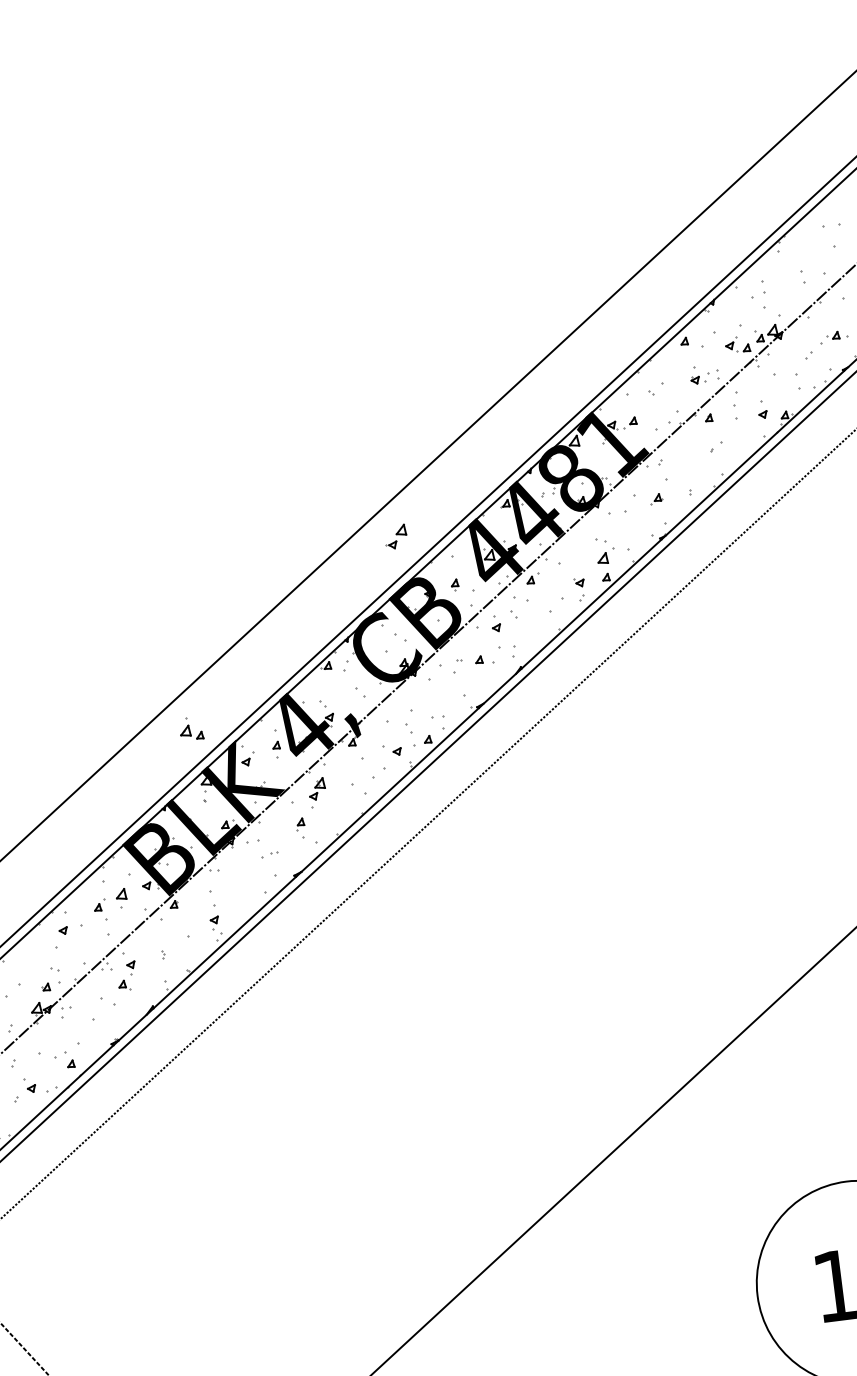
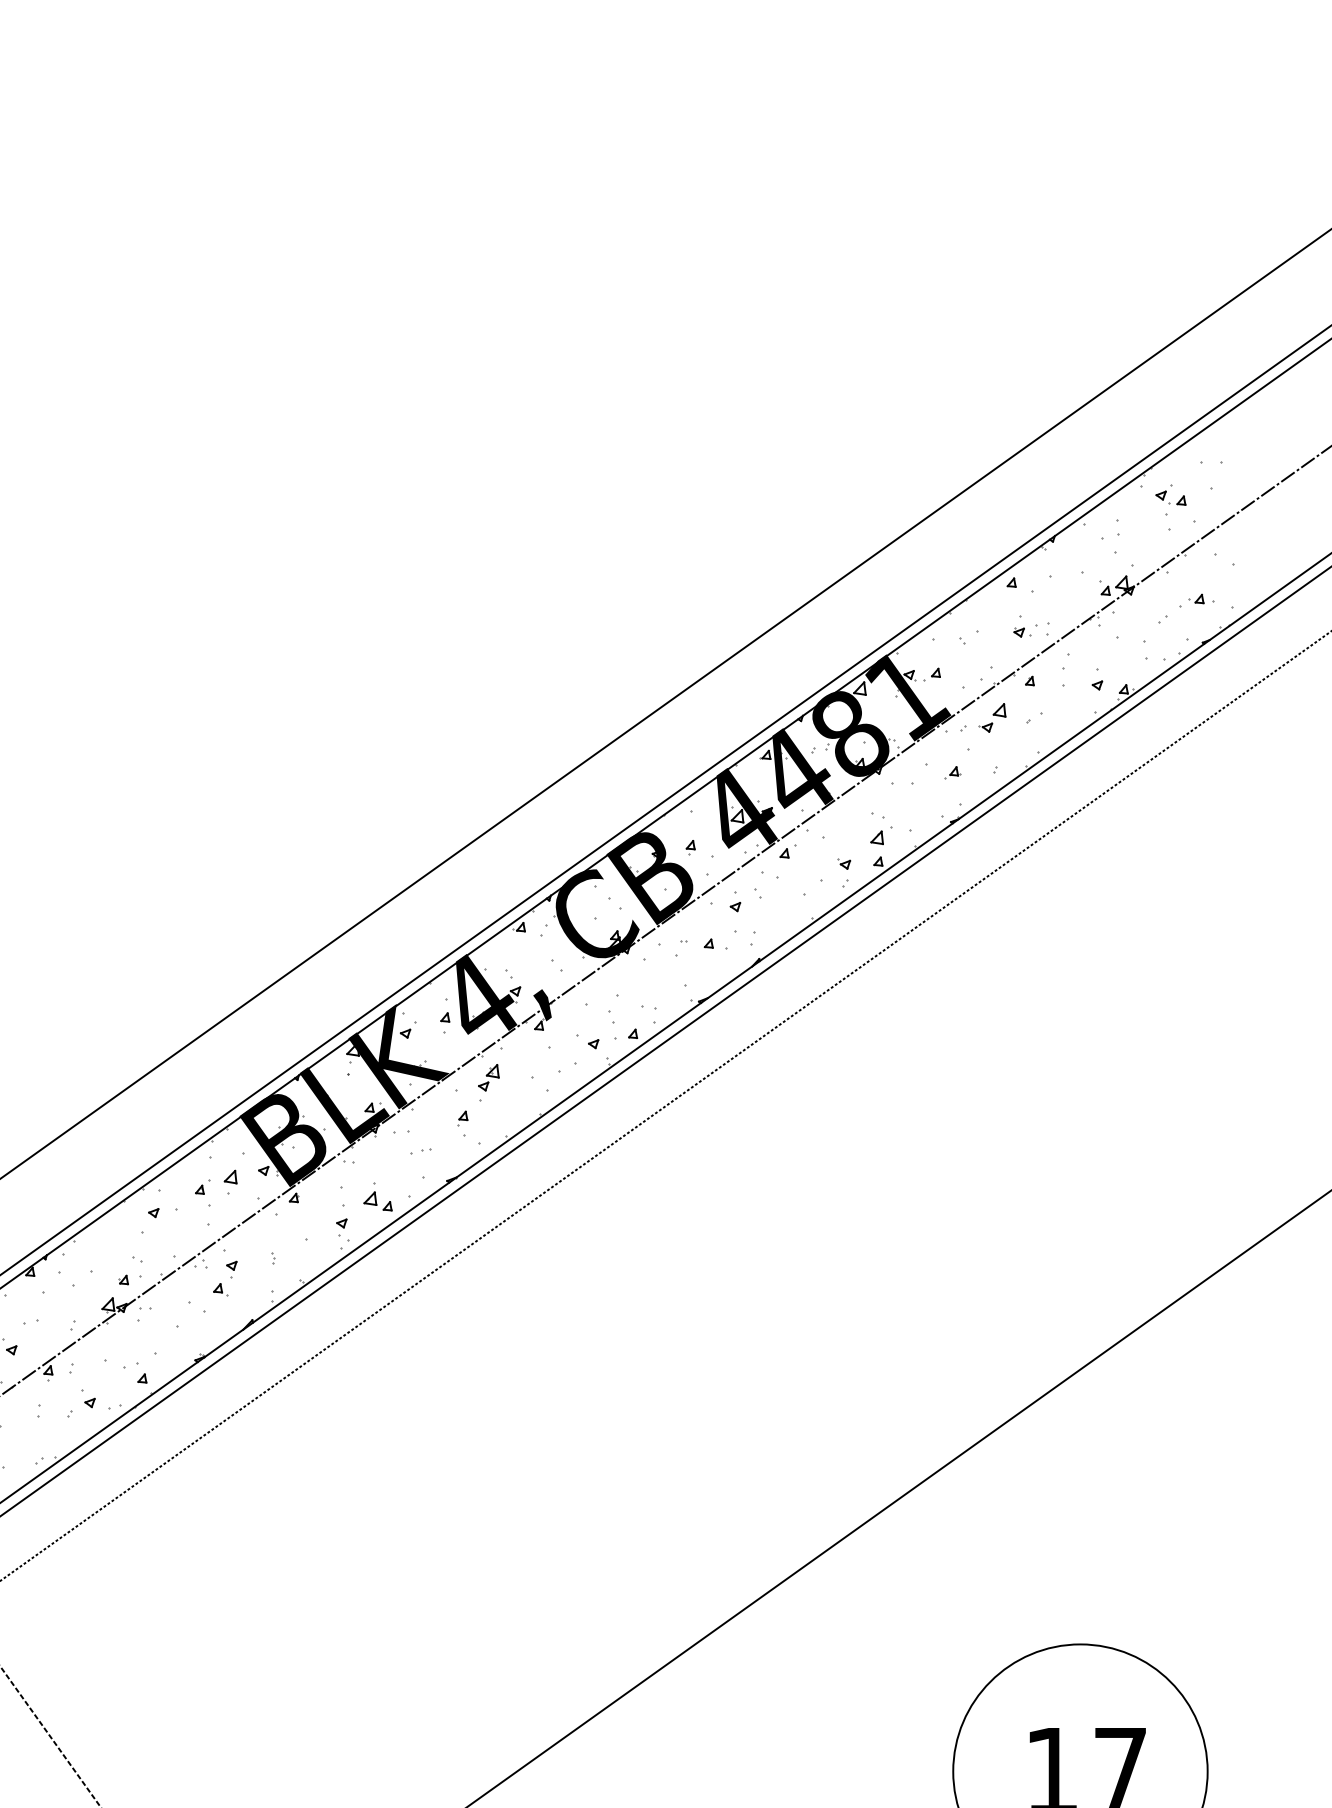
part: (737, 344) -> (1170, 494), moved
part: (396, 536) -> (992, 717), moved
part: (190, 728) -> (377, 1196), moved

